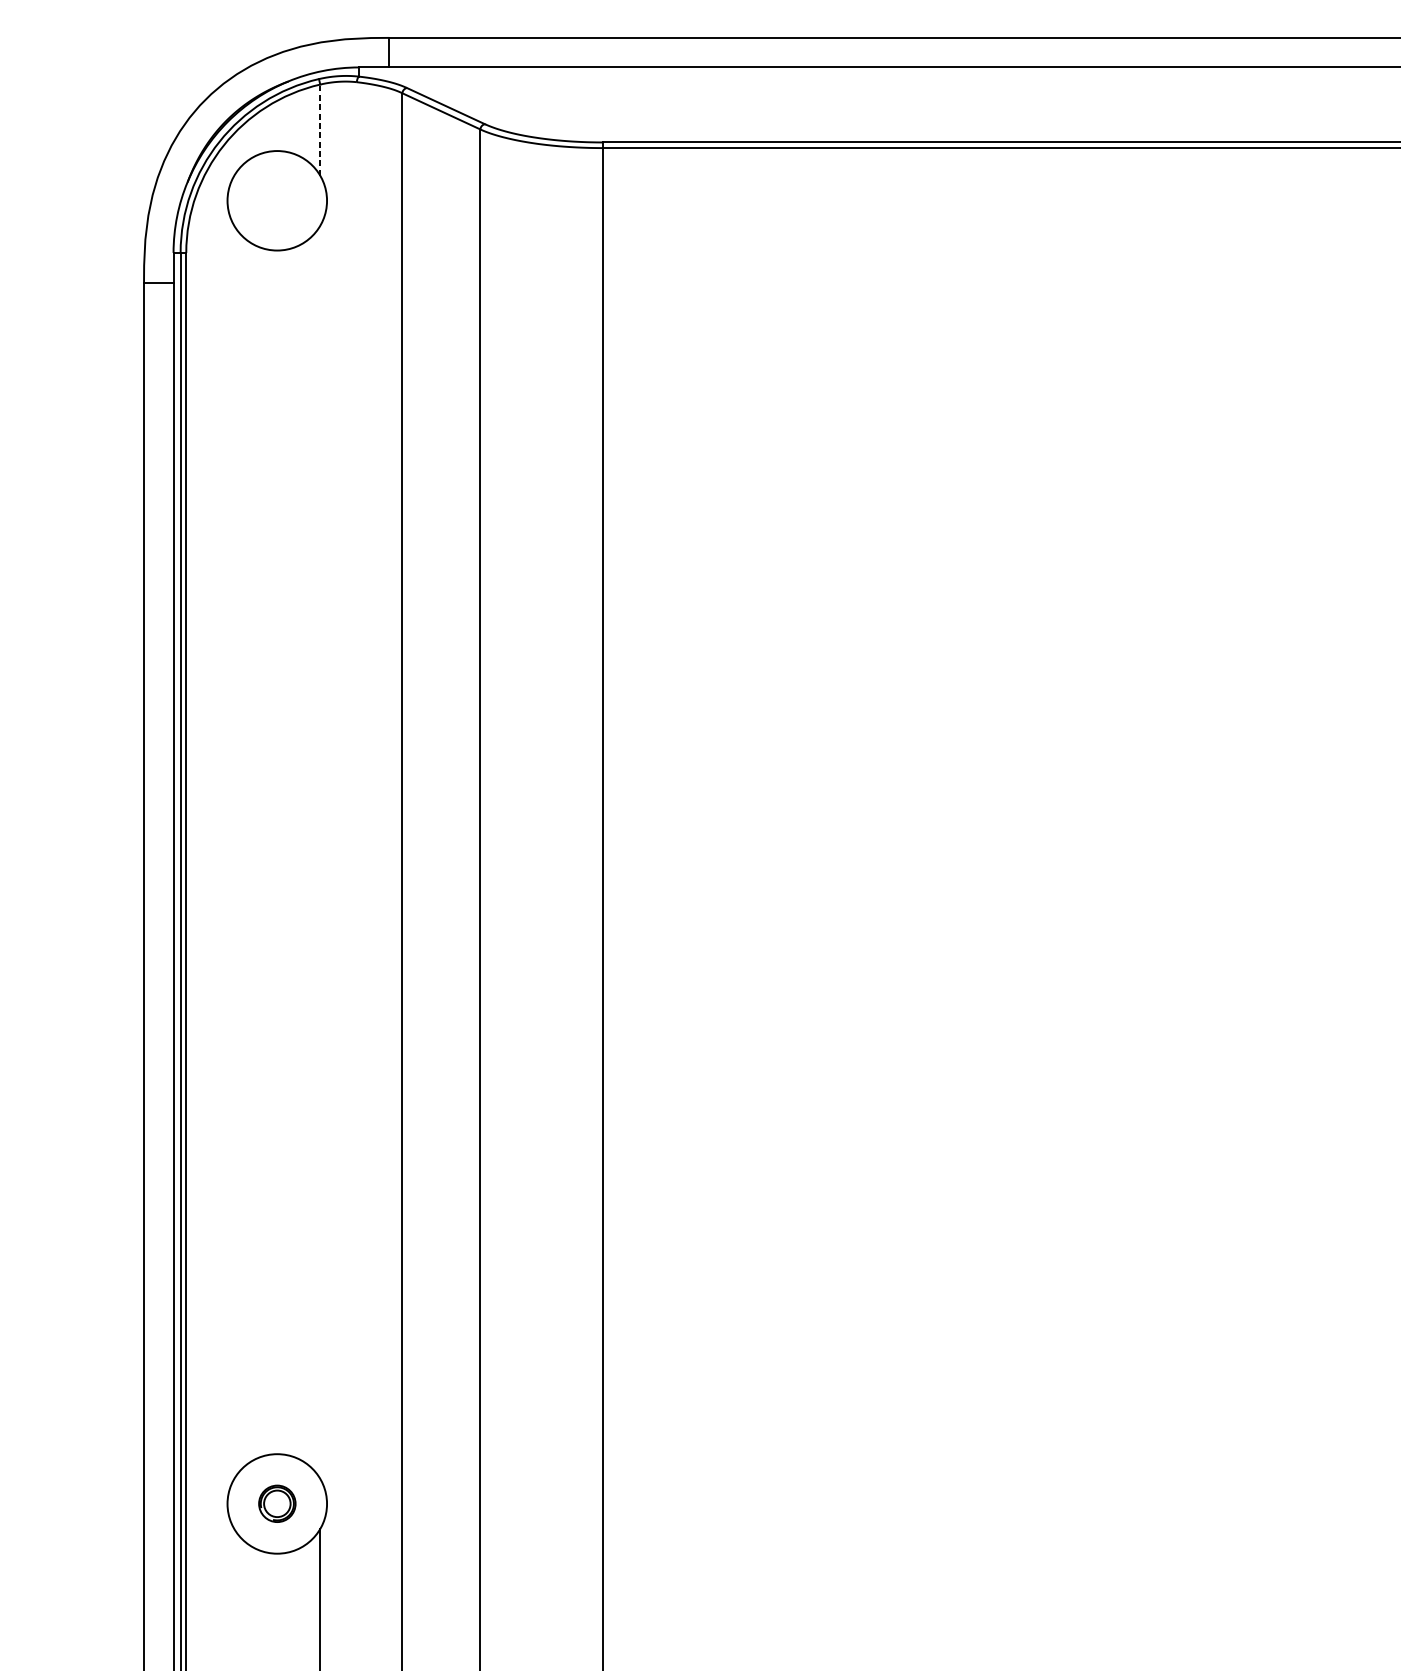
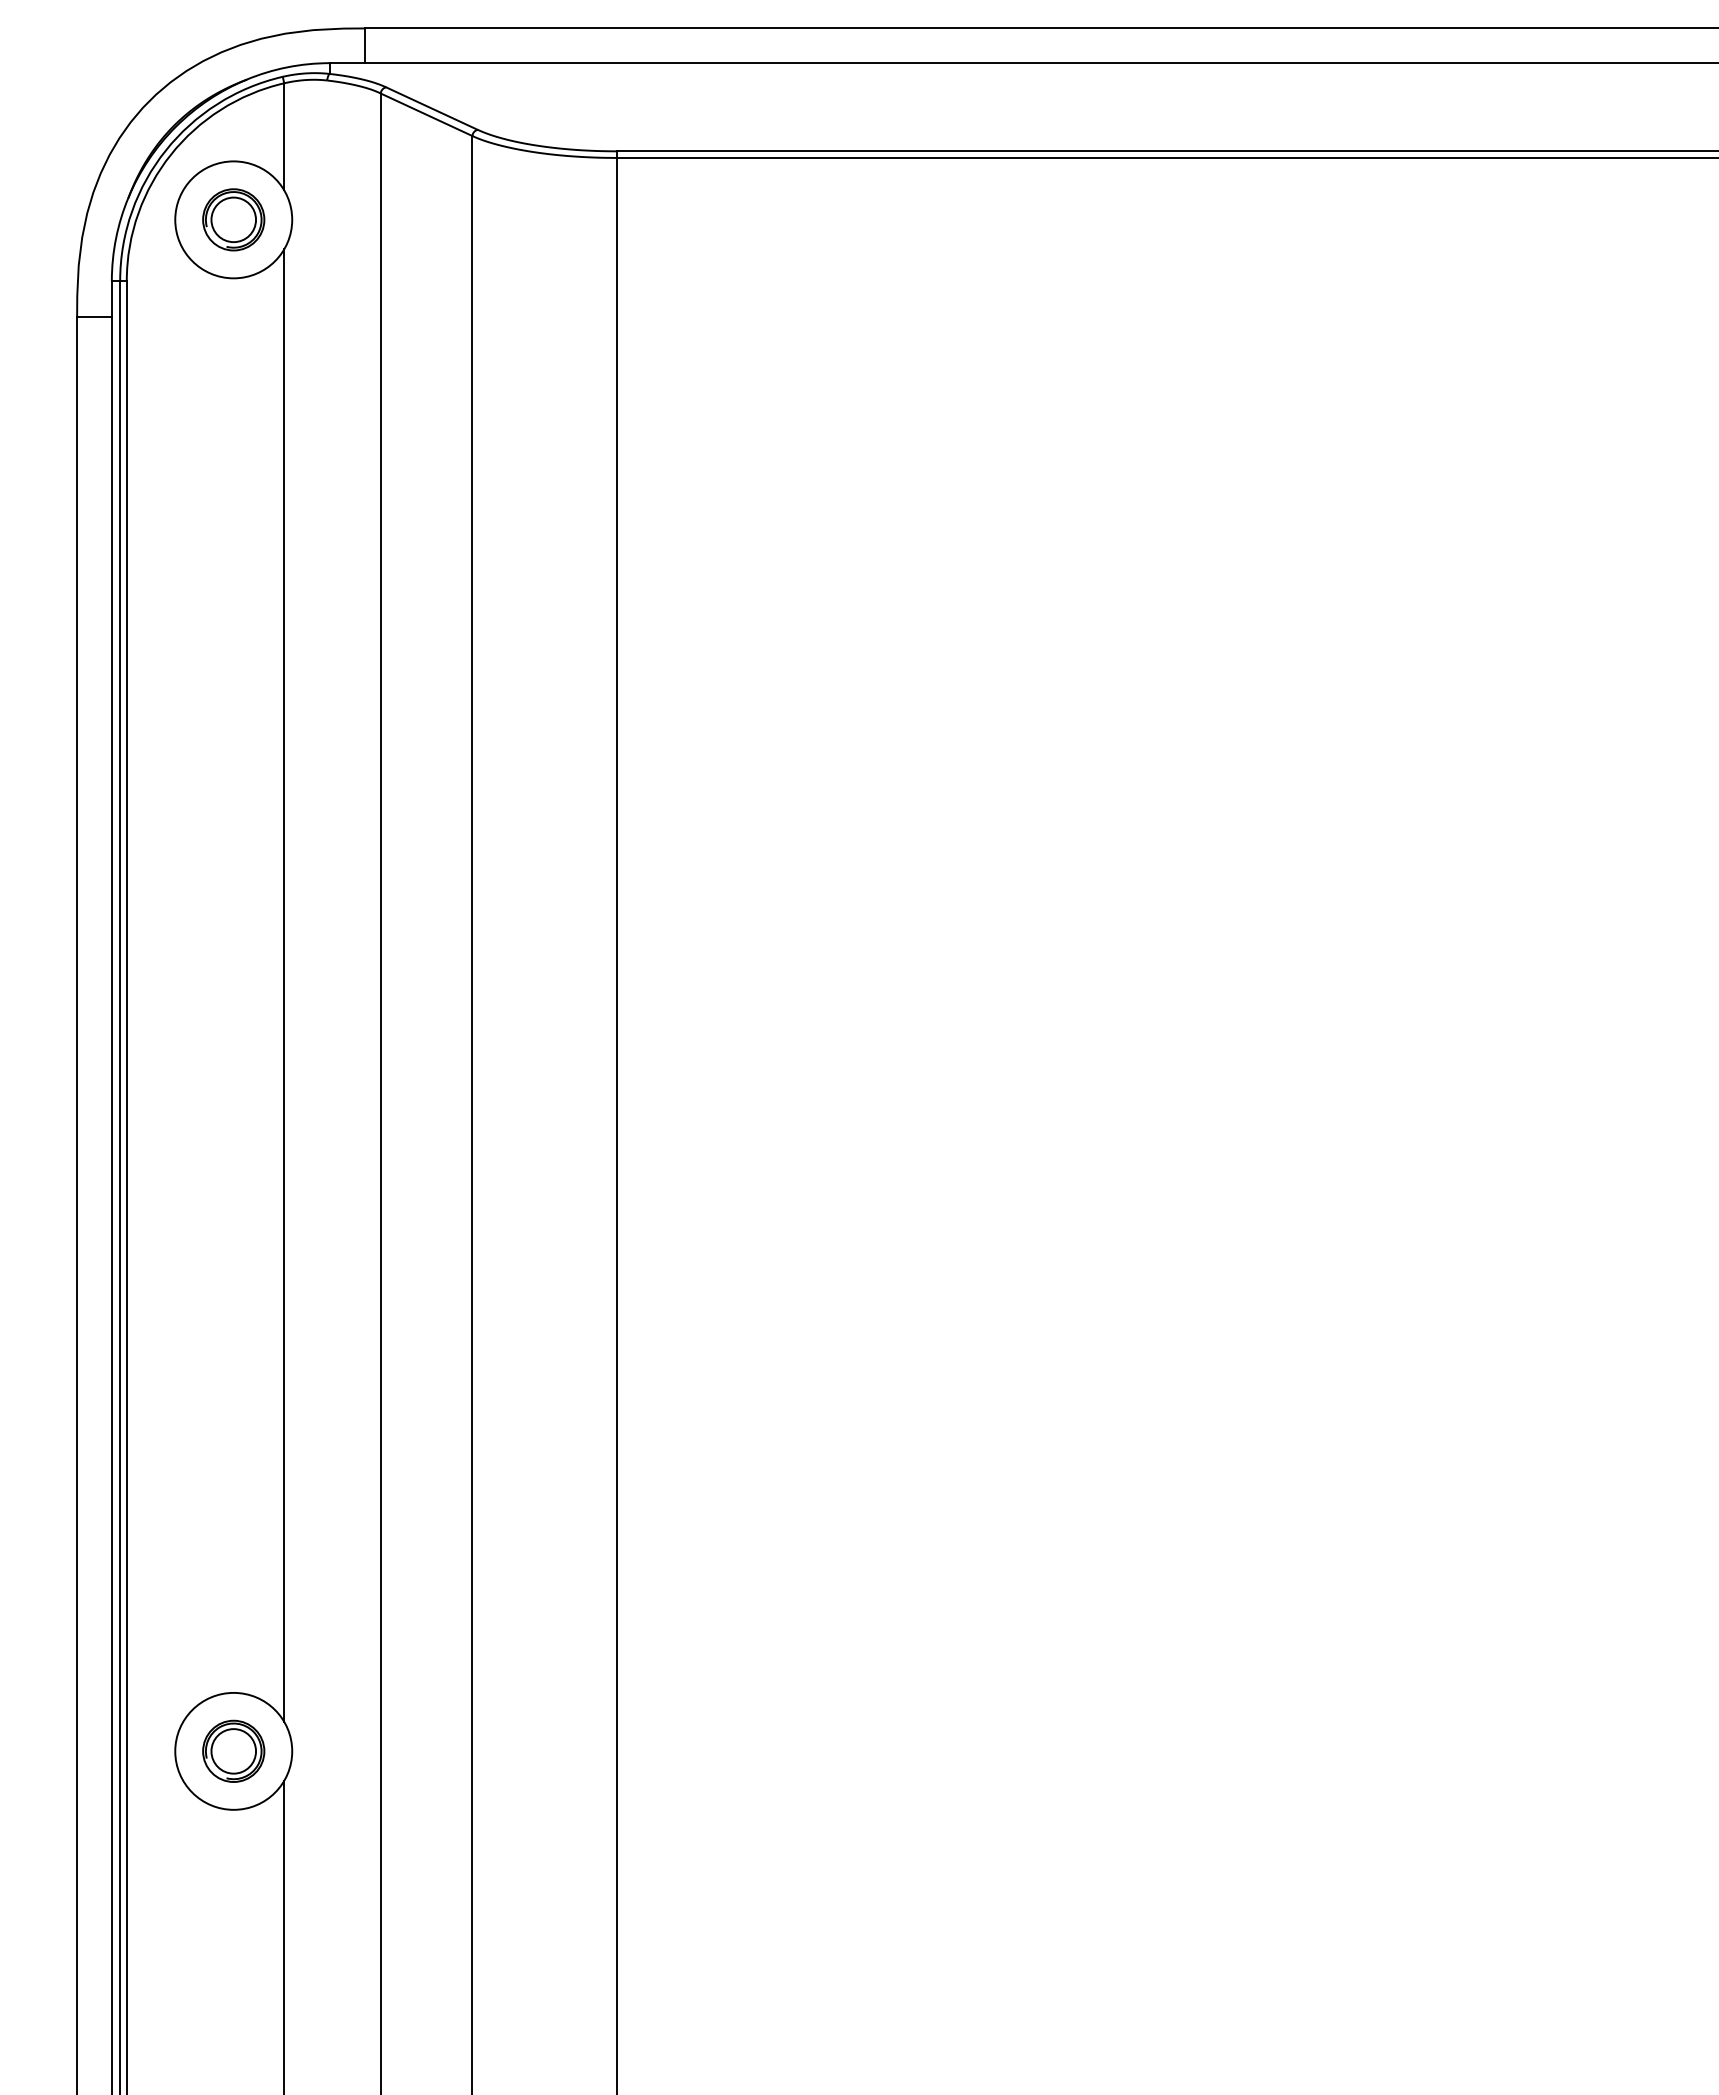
line: (320, 129) -> (284, 136), dashed -> solid
part: (277, 200) -> (233, 219), added
line: (320, 852) -> (284, 985), added
part: (277, 1503) -> (233, 1750), size x1.43

